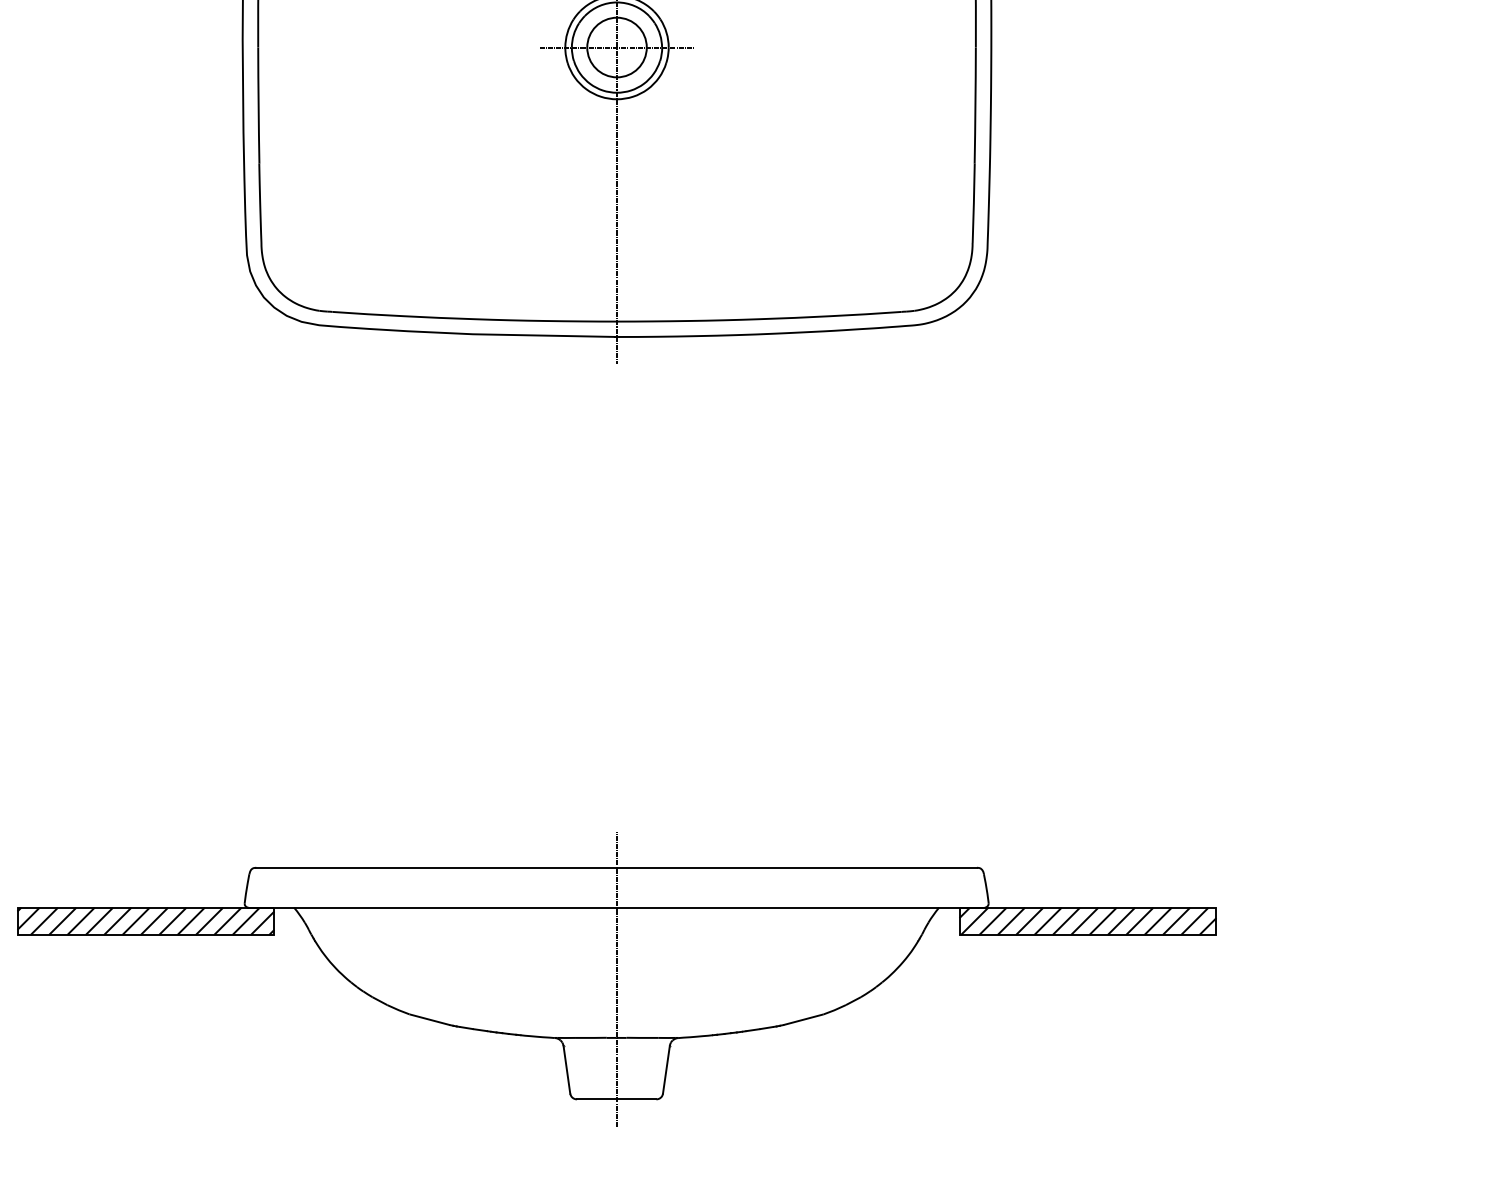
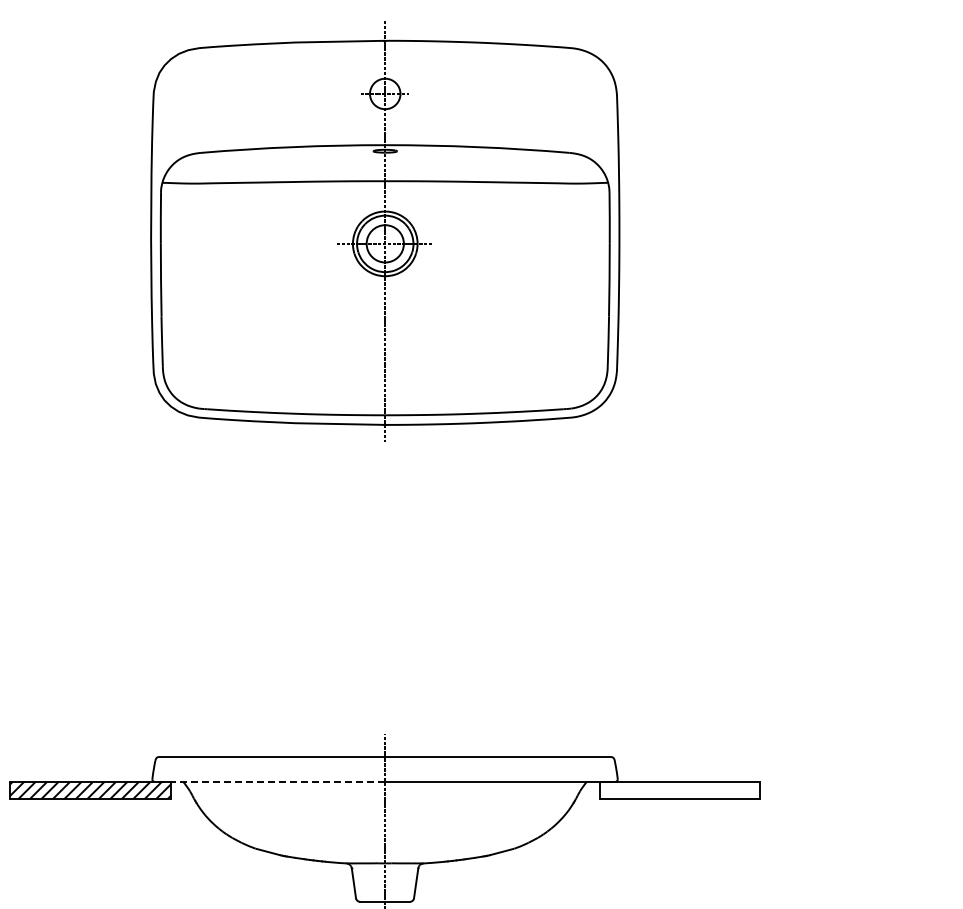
line: (431, 907) -> (269, 781), solid -> dashed
hatch: (1087, 919) -> (679, 789), removed

